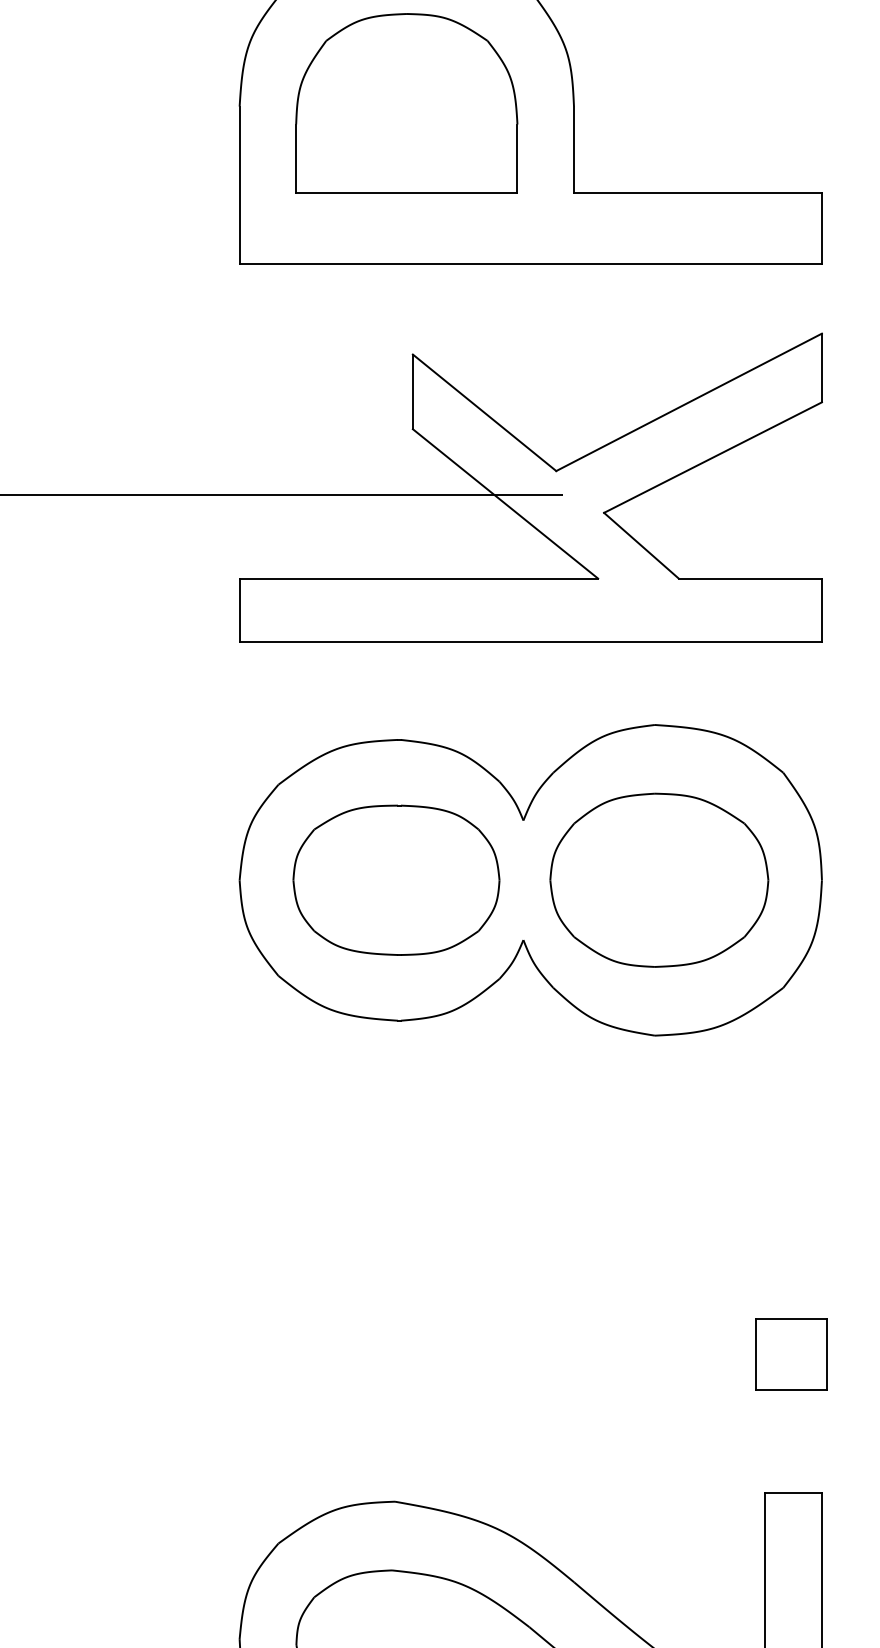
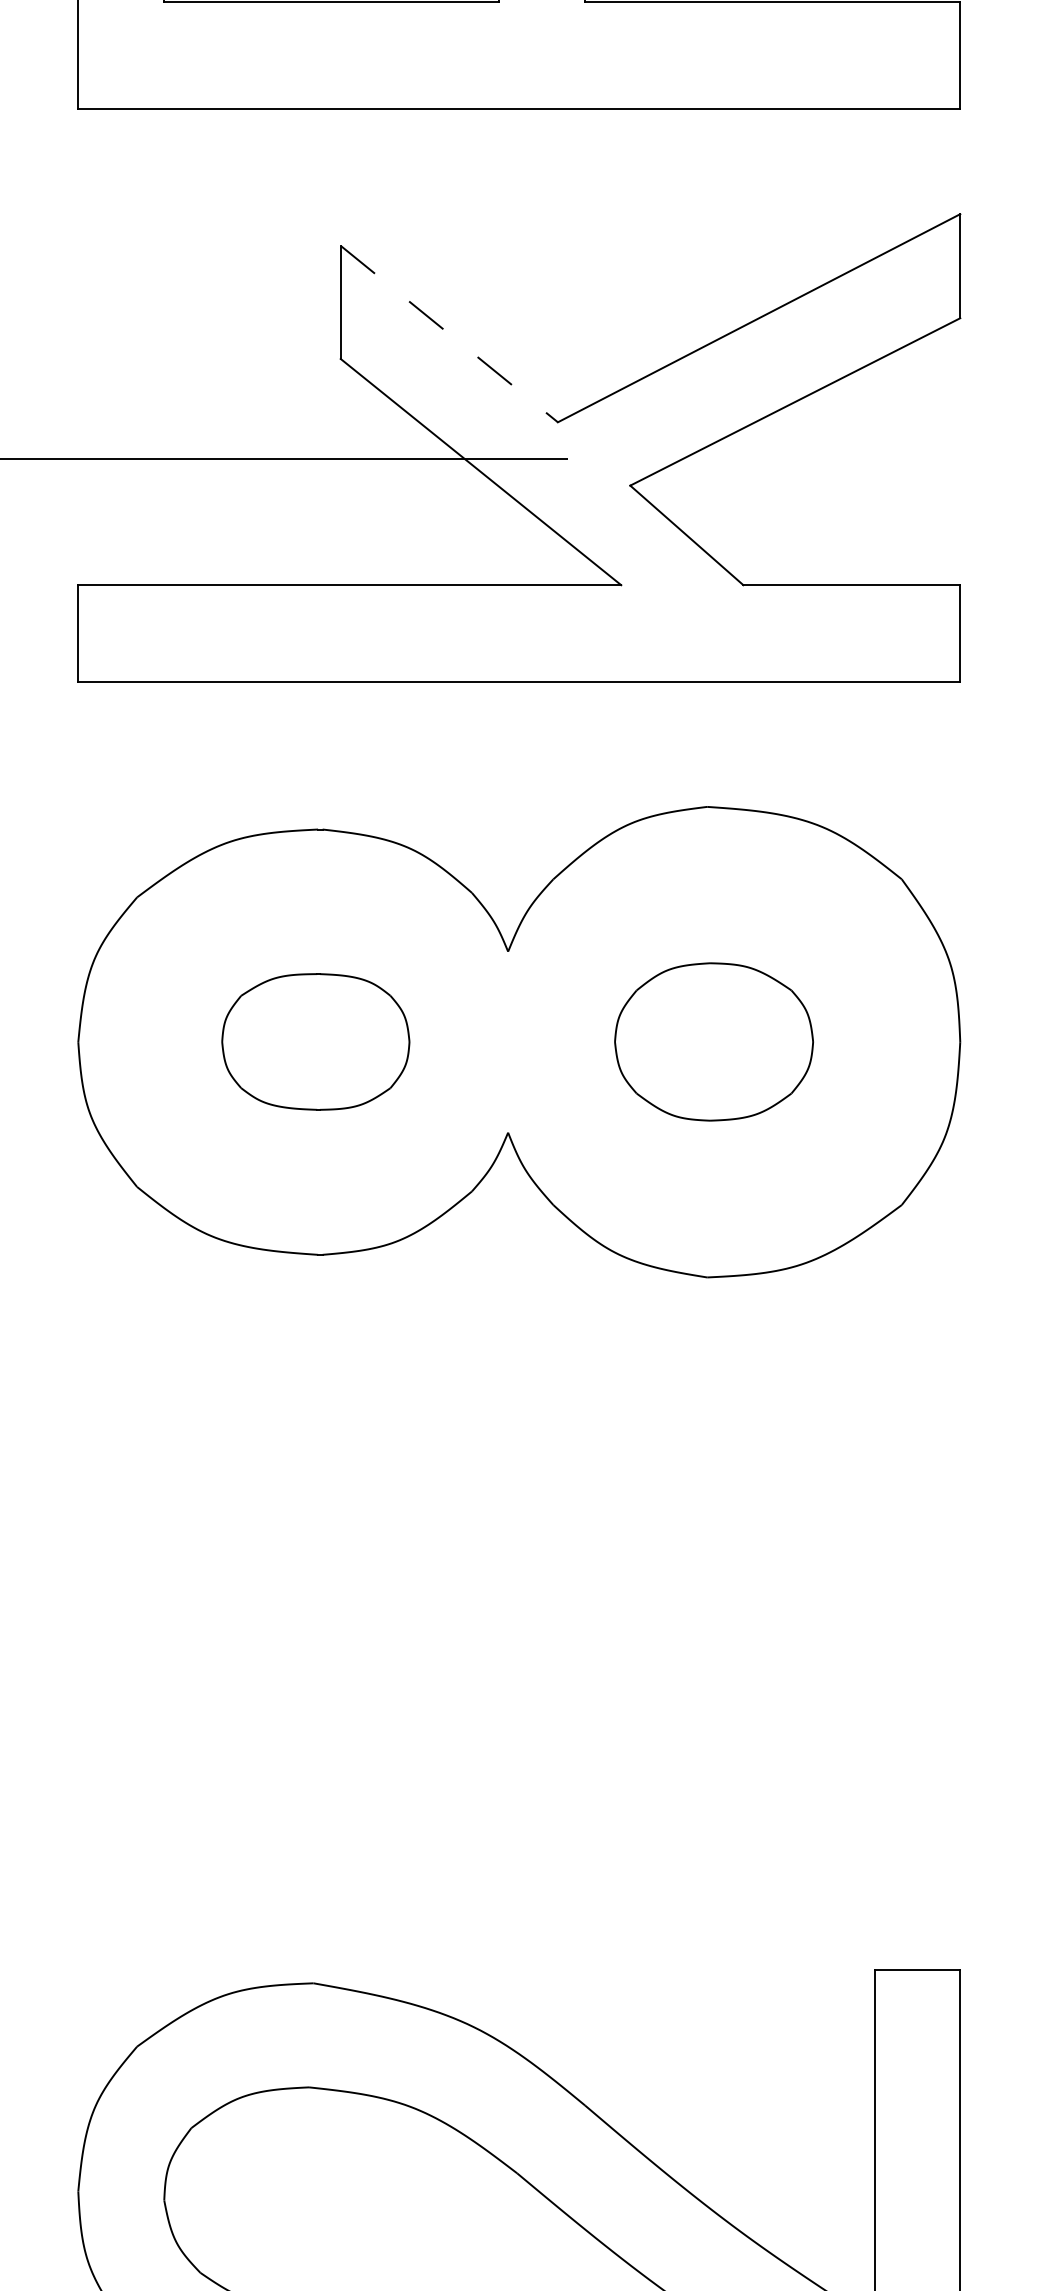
line: (484, 413) -> (449, 335), solid -> dashed
part: (396, 879) -> (315, 1040), size x0.6
part: (659, 879) -> (714, 1040), size x0.6
part: (791, 1354) -> (914, 1760), removed

